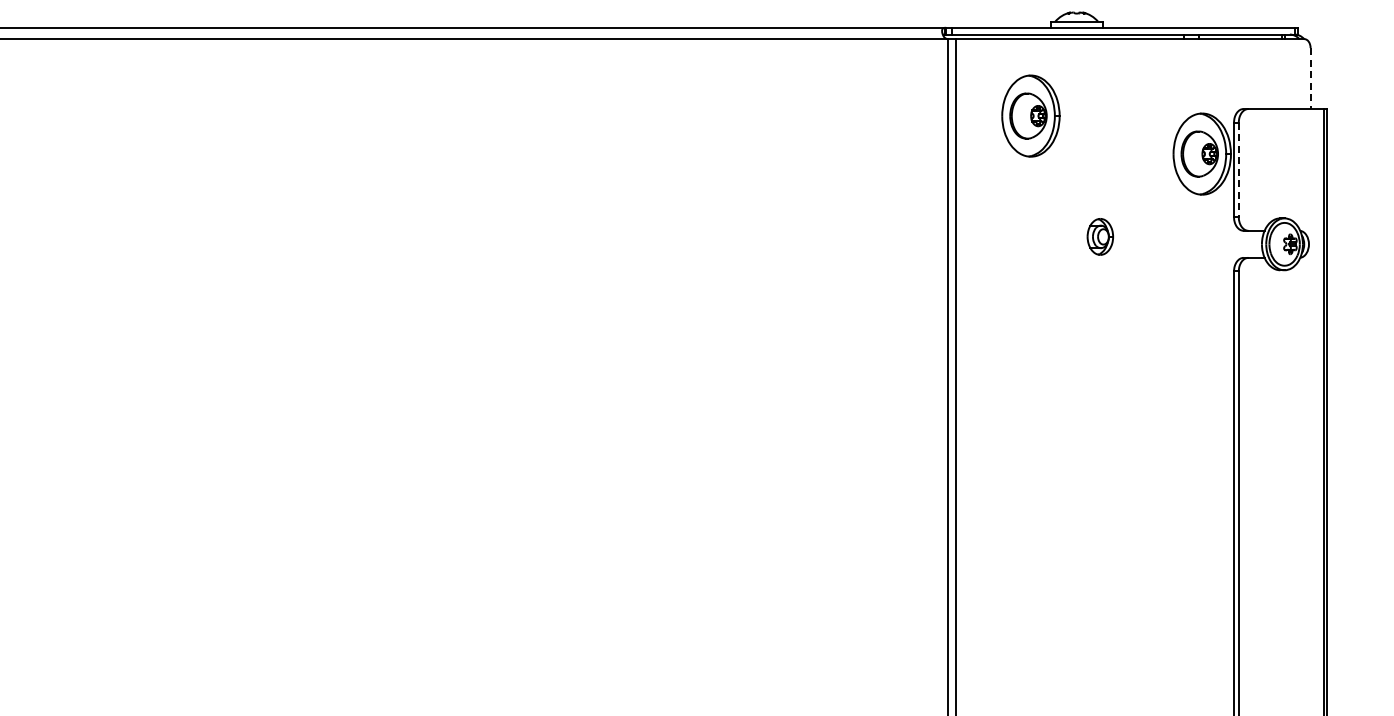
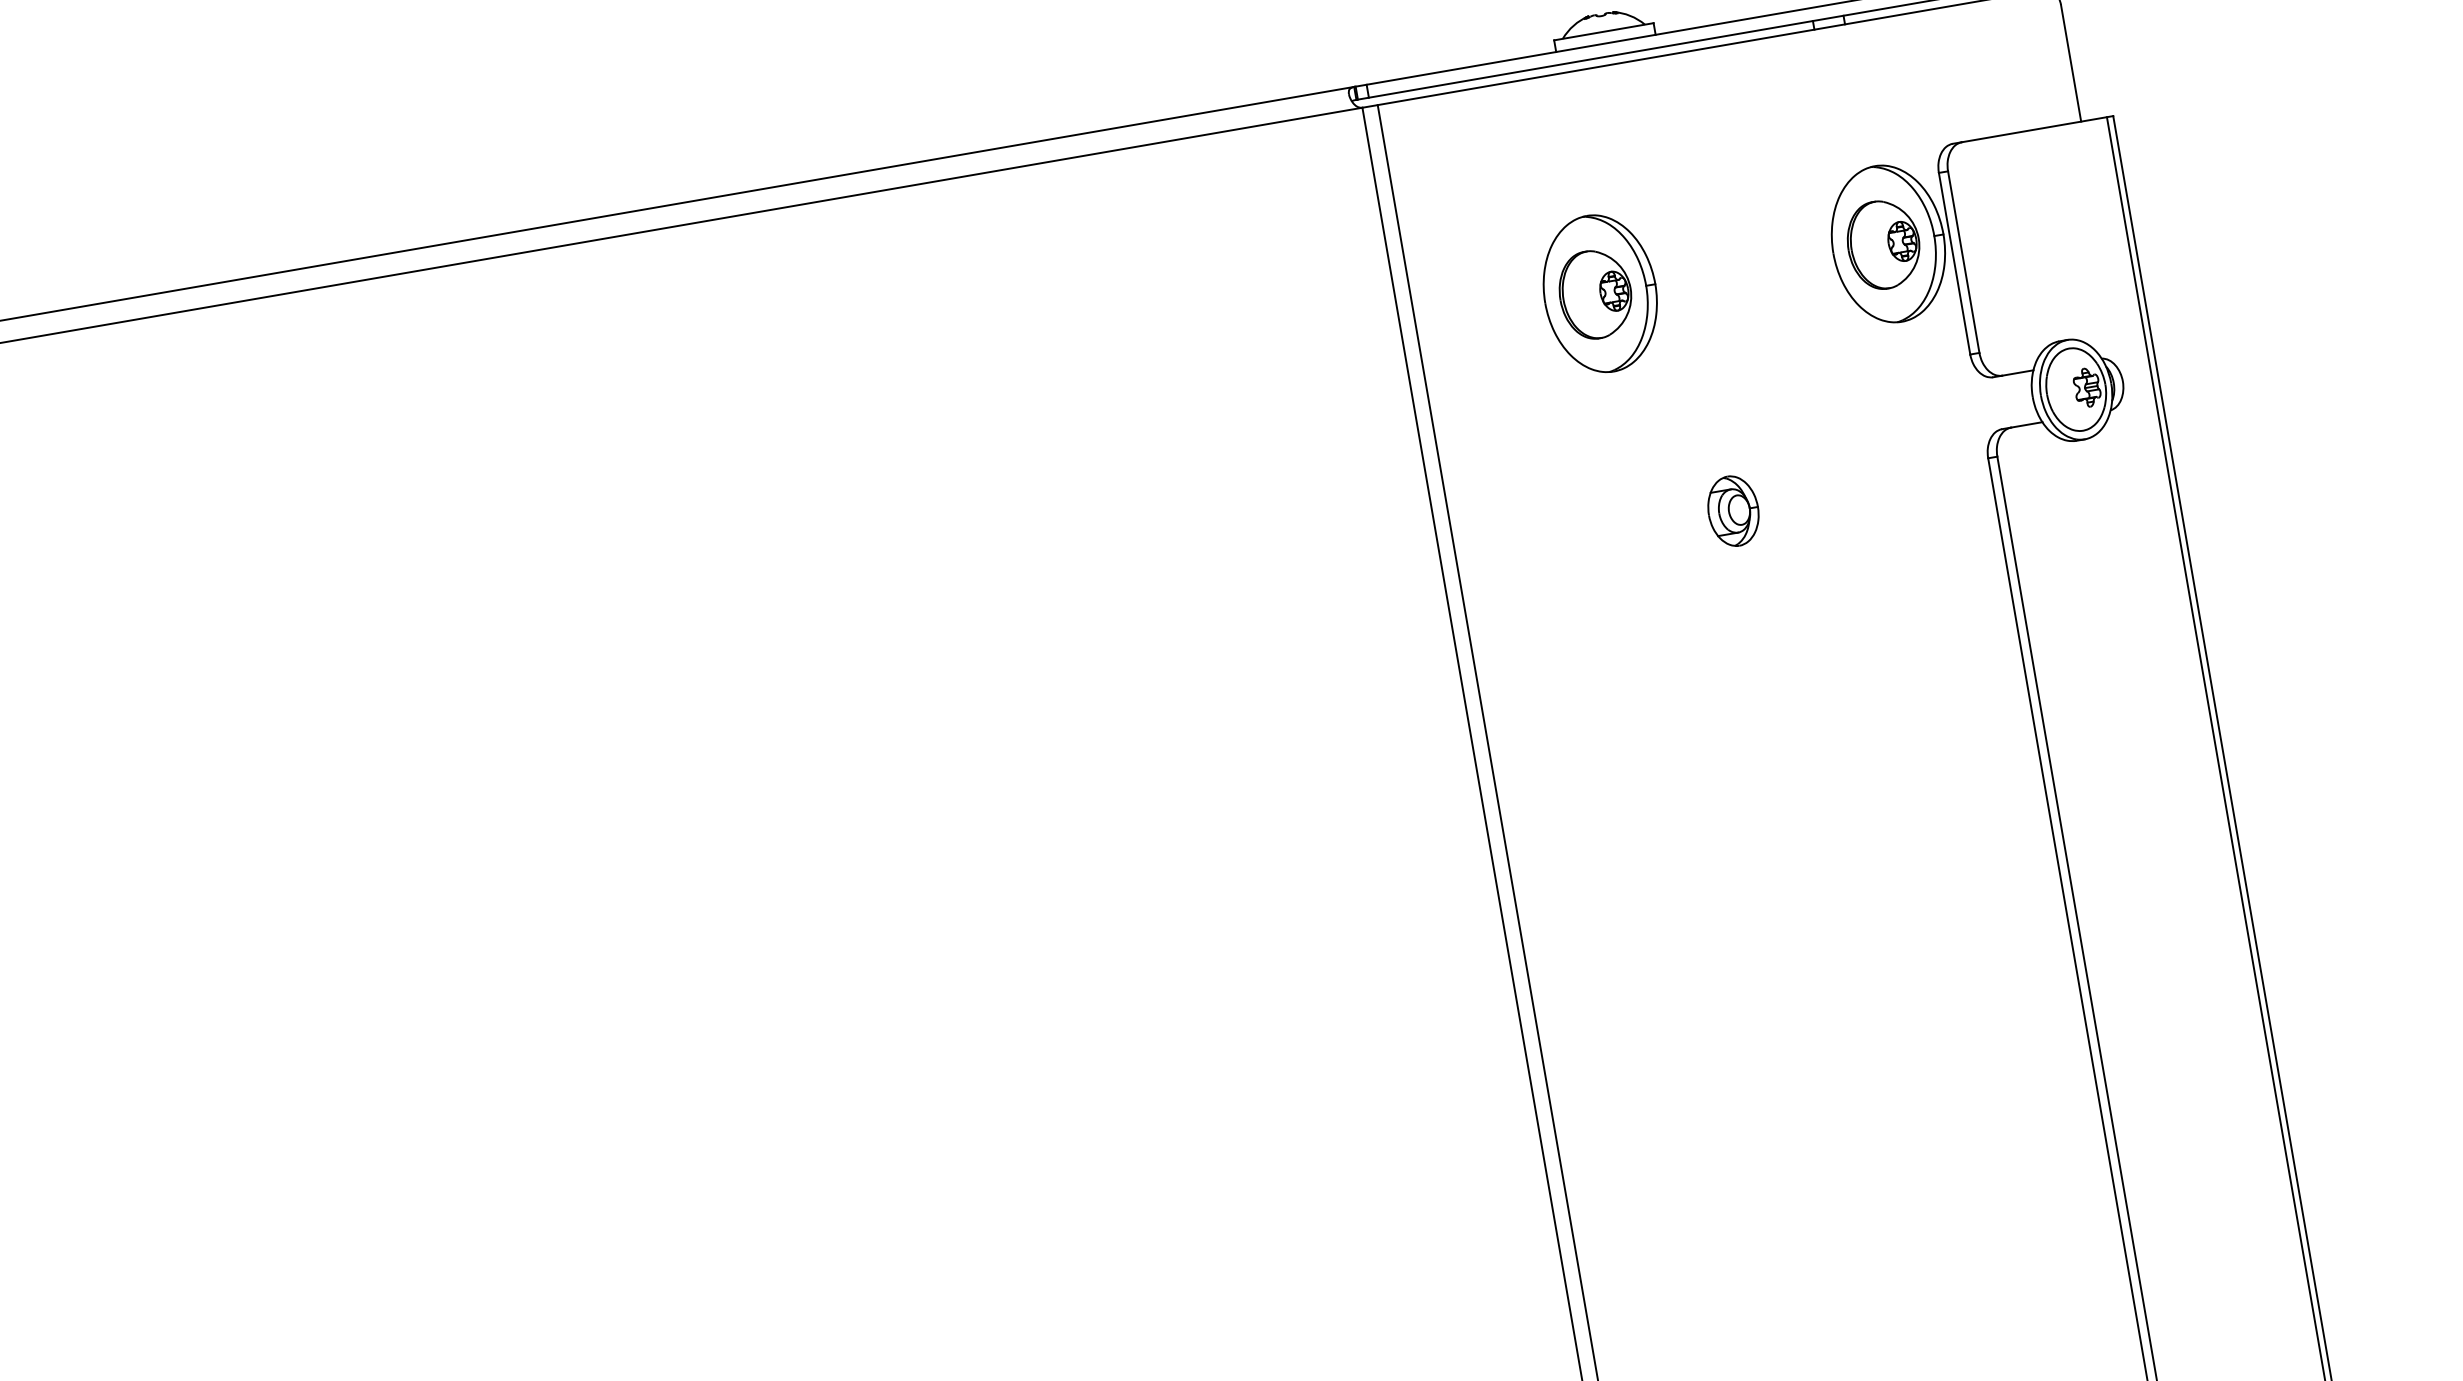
line: (1310, 79) -> (2071, 65), dashed -> solid
part: (1030, 115) -> (1599, 292), moved
line: (1238, 170) -> (1963, 263), dashed -> solid
part: (1099, 236) -> (1731, 510), moved

